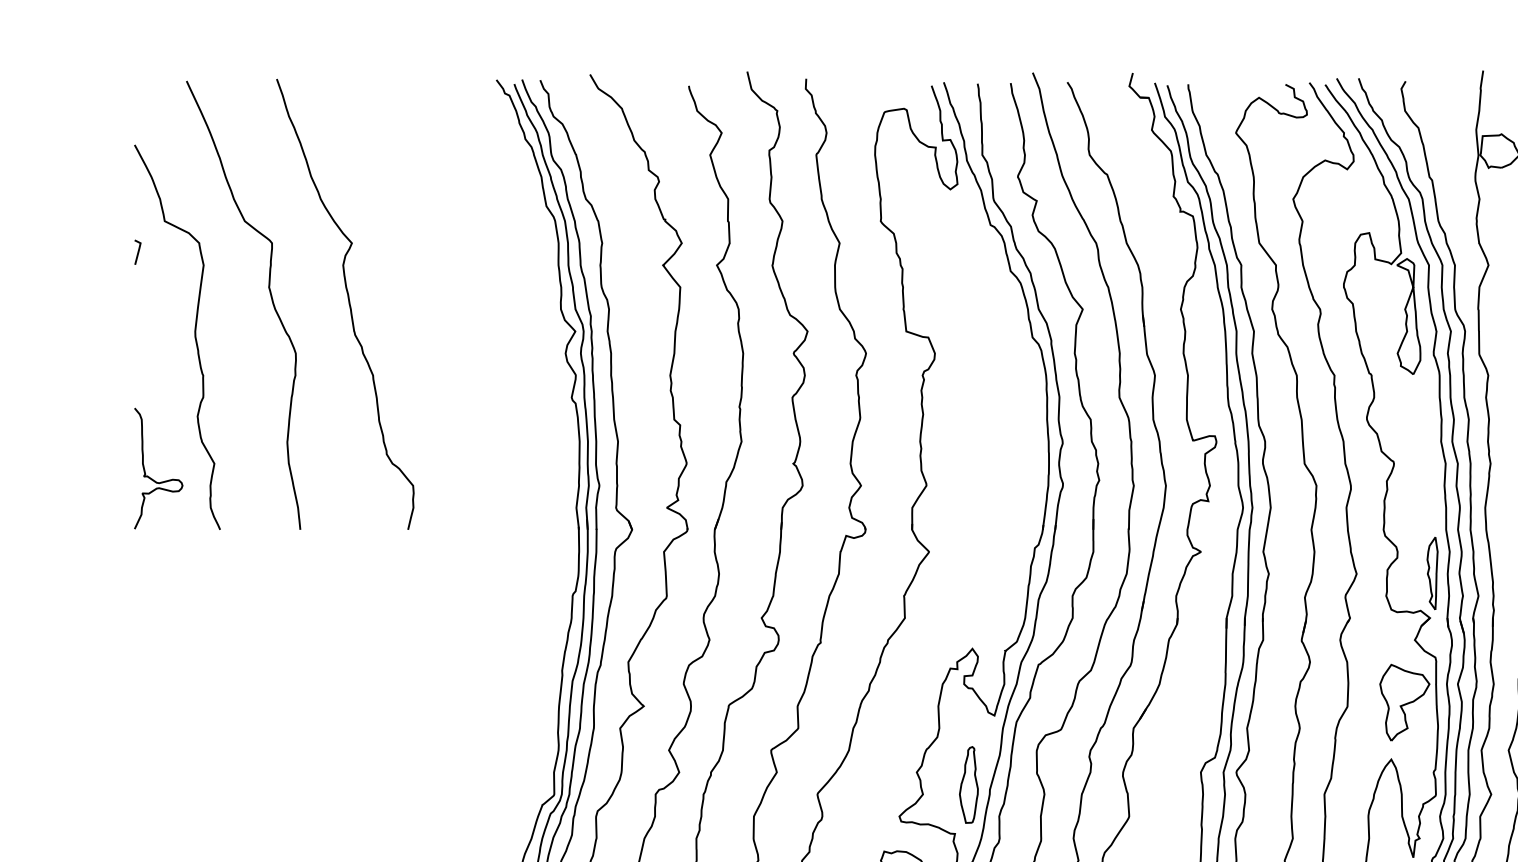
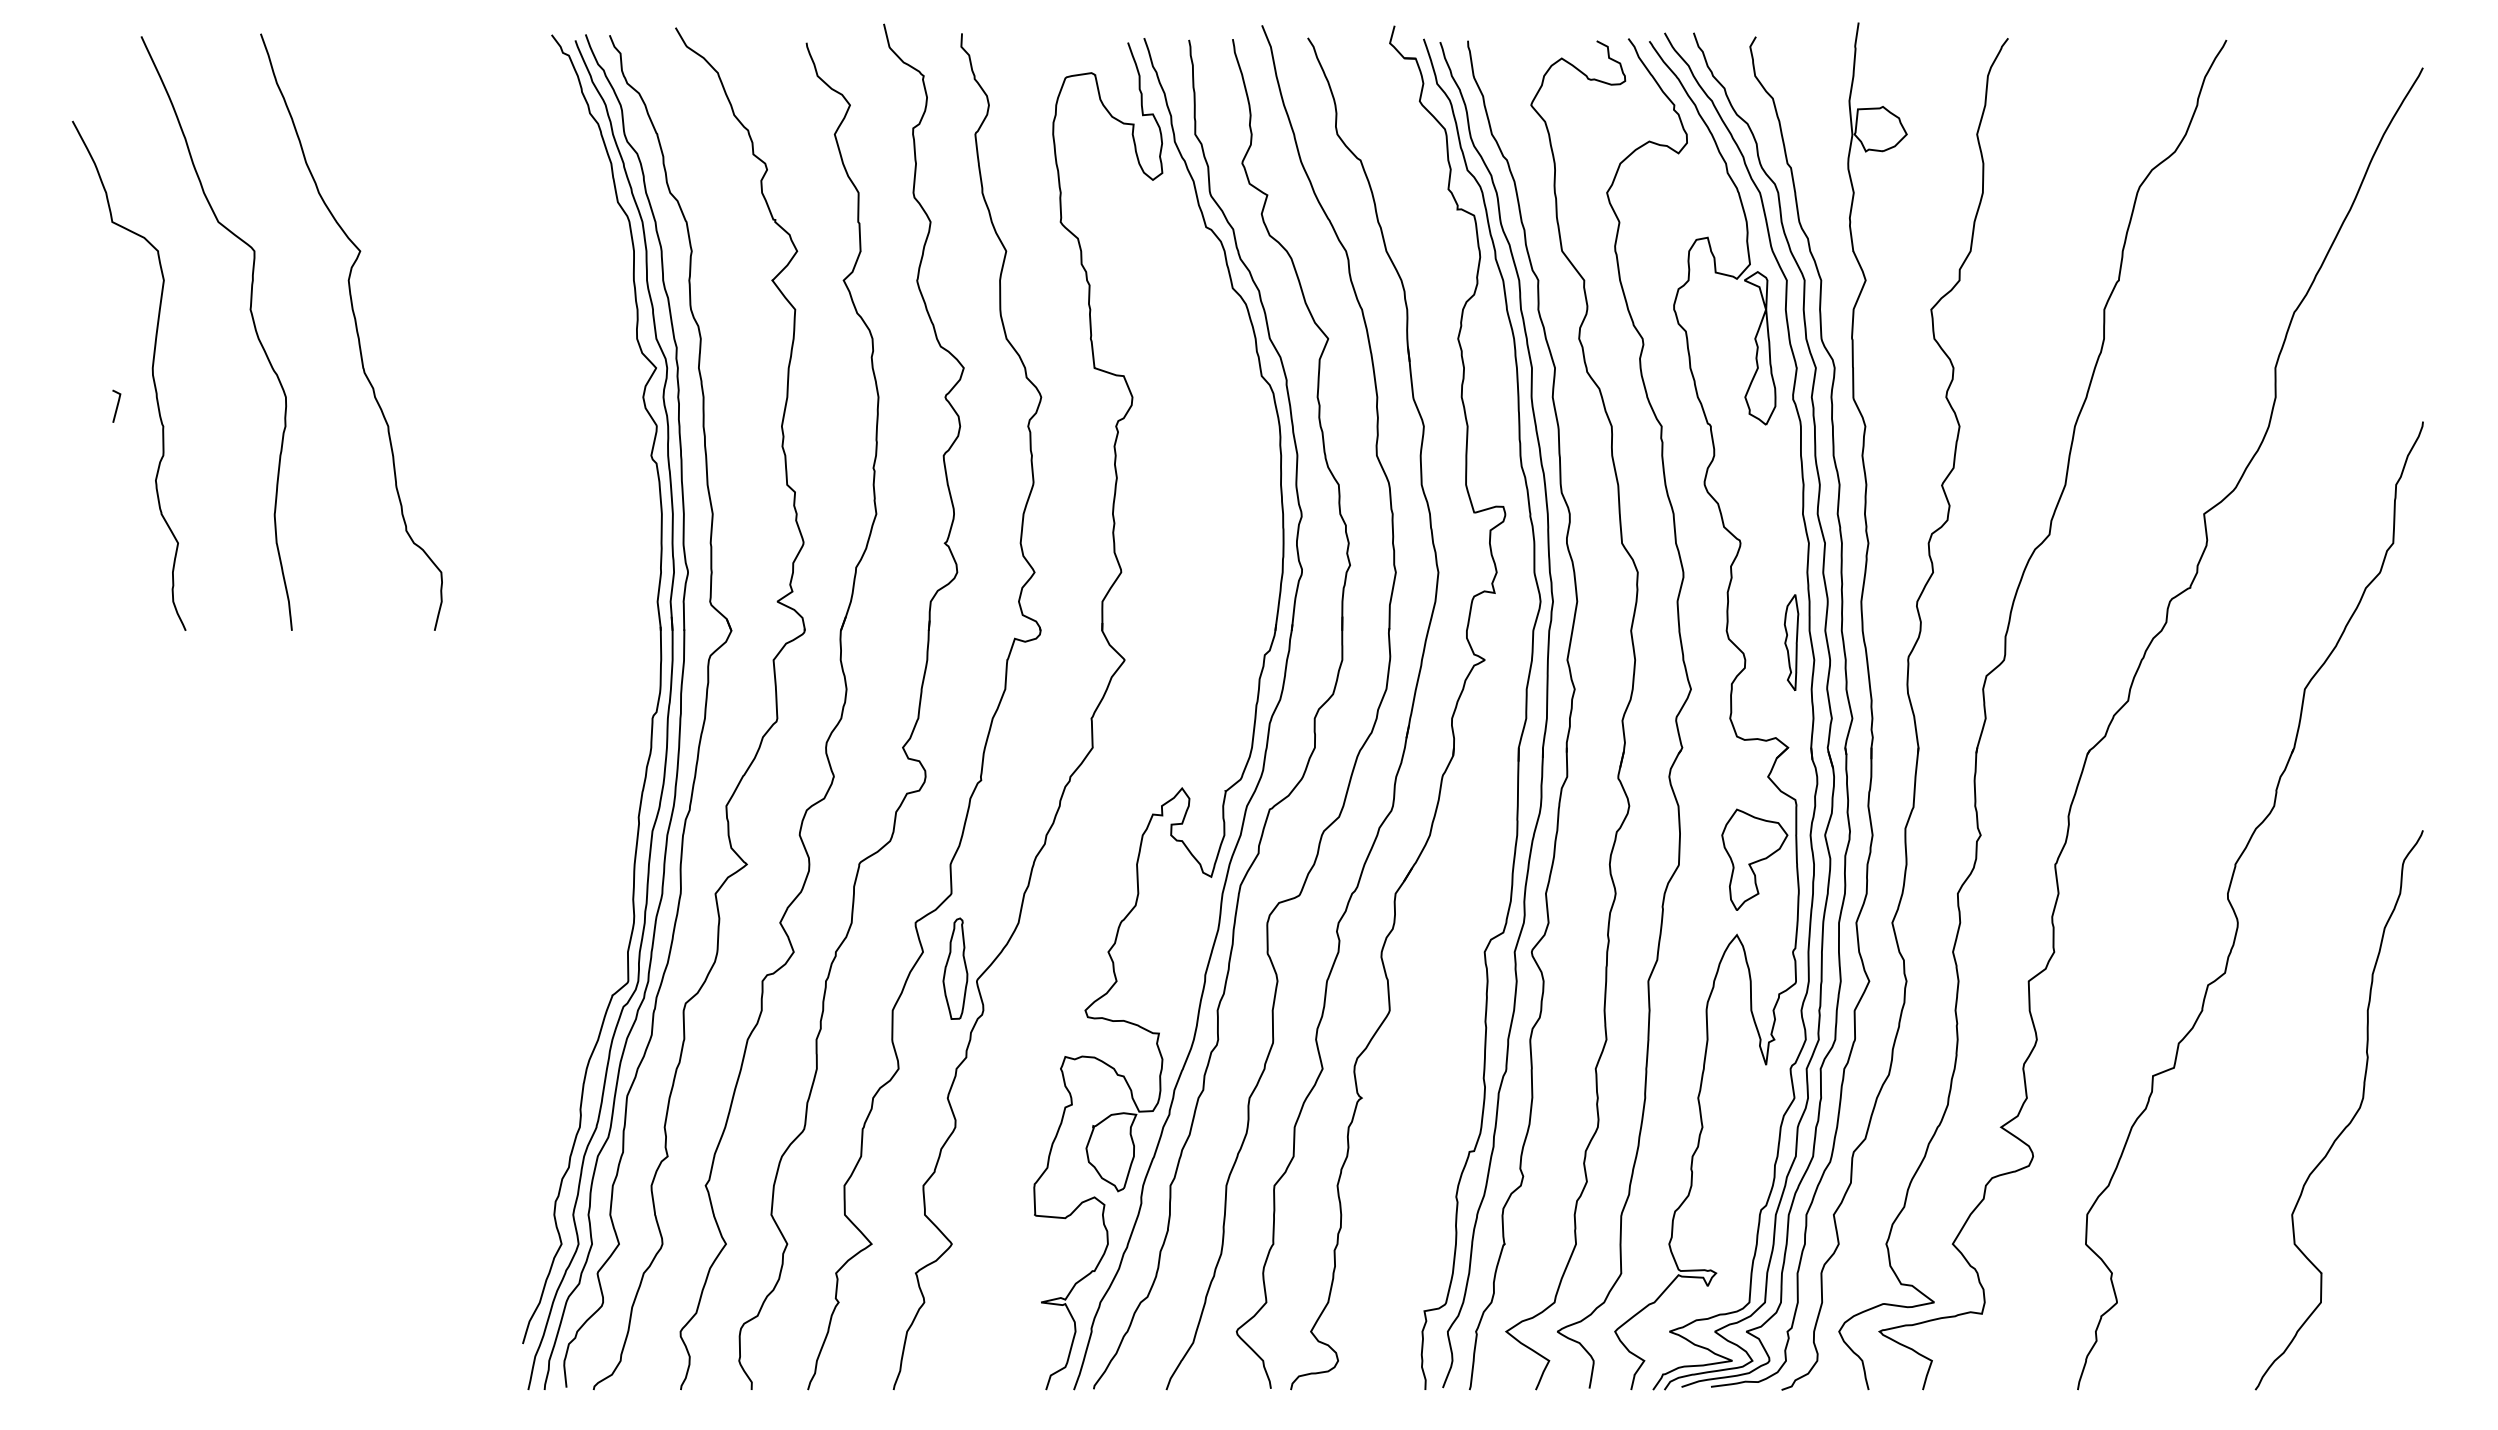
line: (137, 251) -> (116, 405), moved
curve: (150, 477) -> (93, 561), removed
part: (1432, 573) -> (1791, 642), moved
part: (968, 784) -> (955, 968), moved

